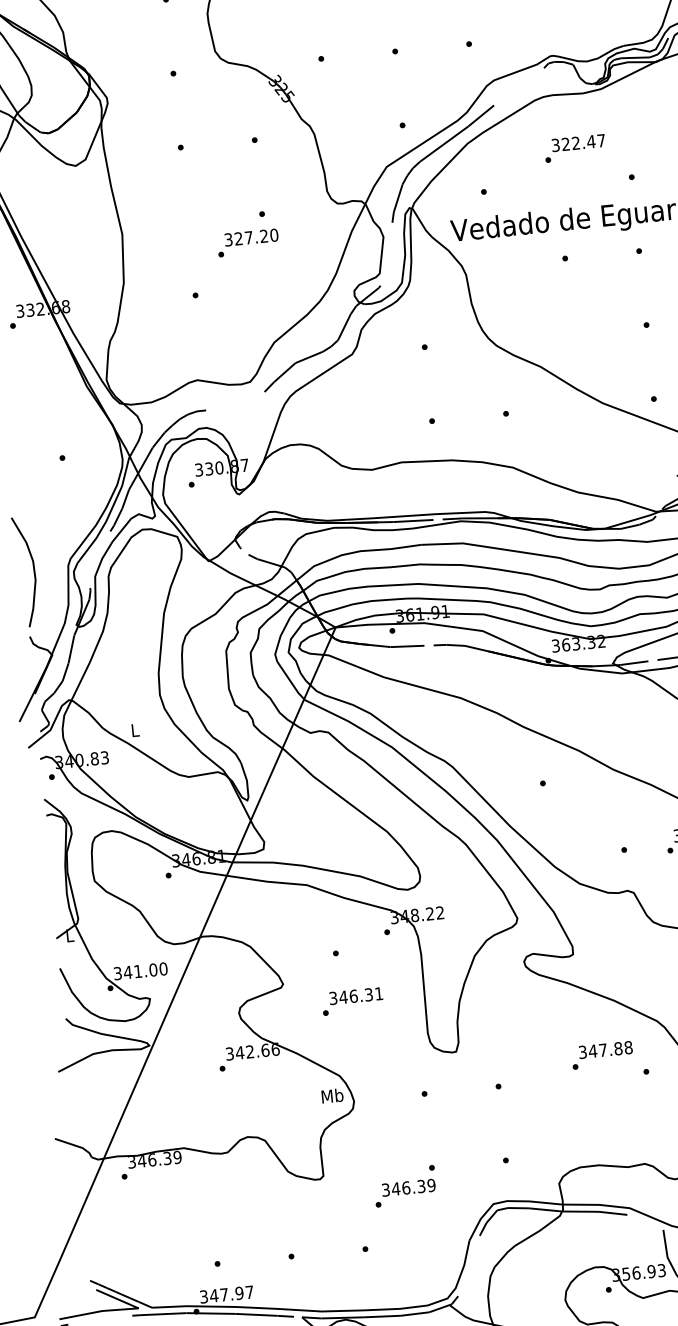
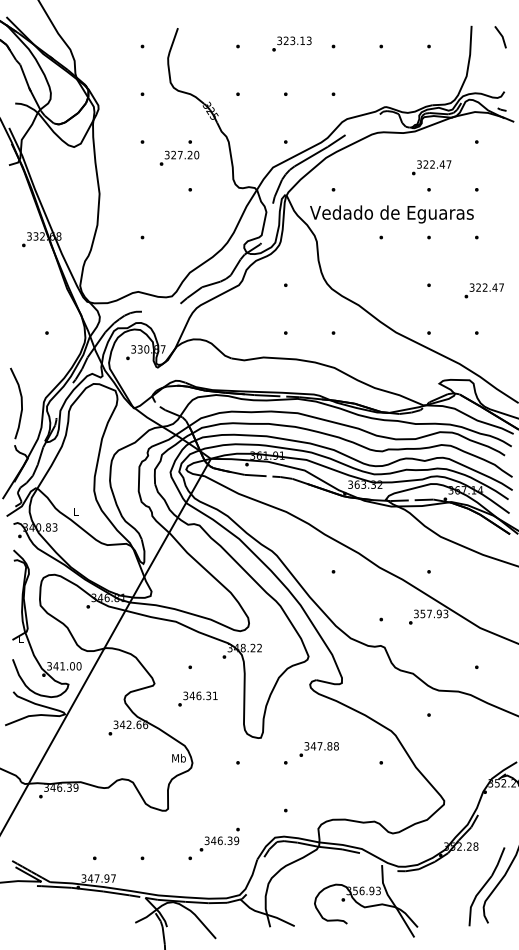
text: (574, 148) -> (431, 167), moved
text: (248, 241) -> (179, 157), moved
text: (601, 1055) -> (318, 749), moved
text: (404, 1186) -> (219, 839), moved

